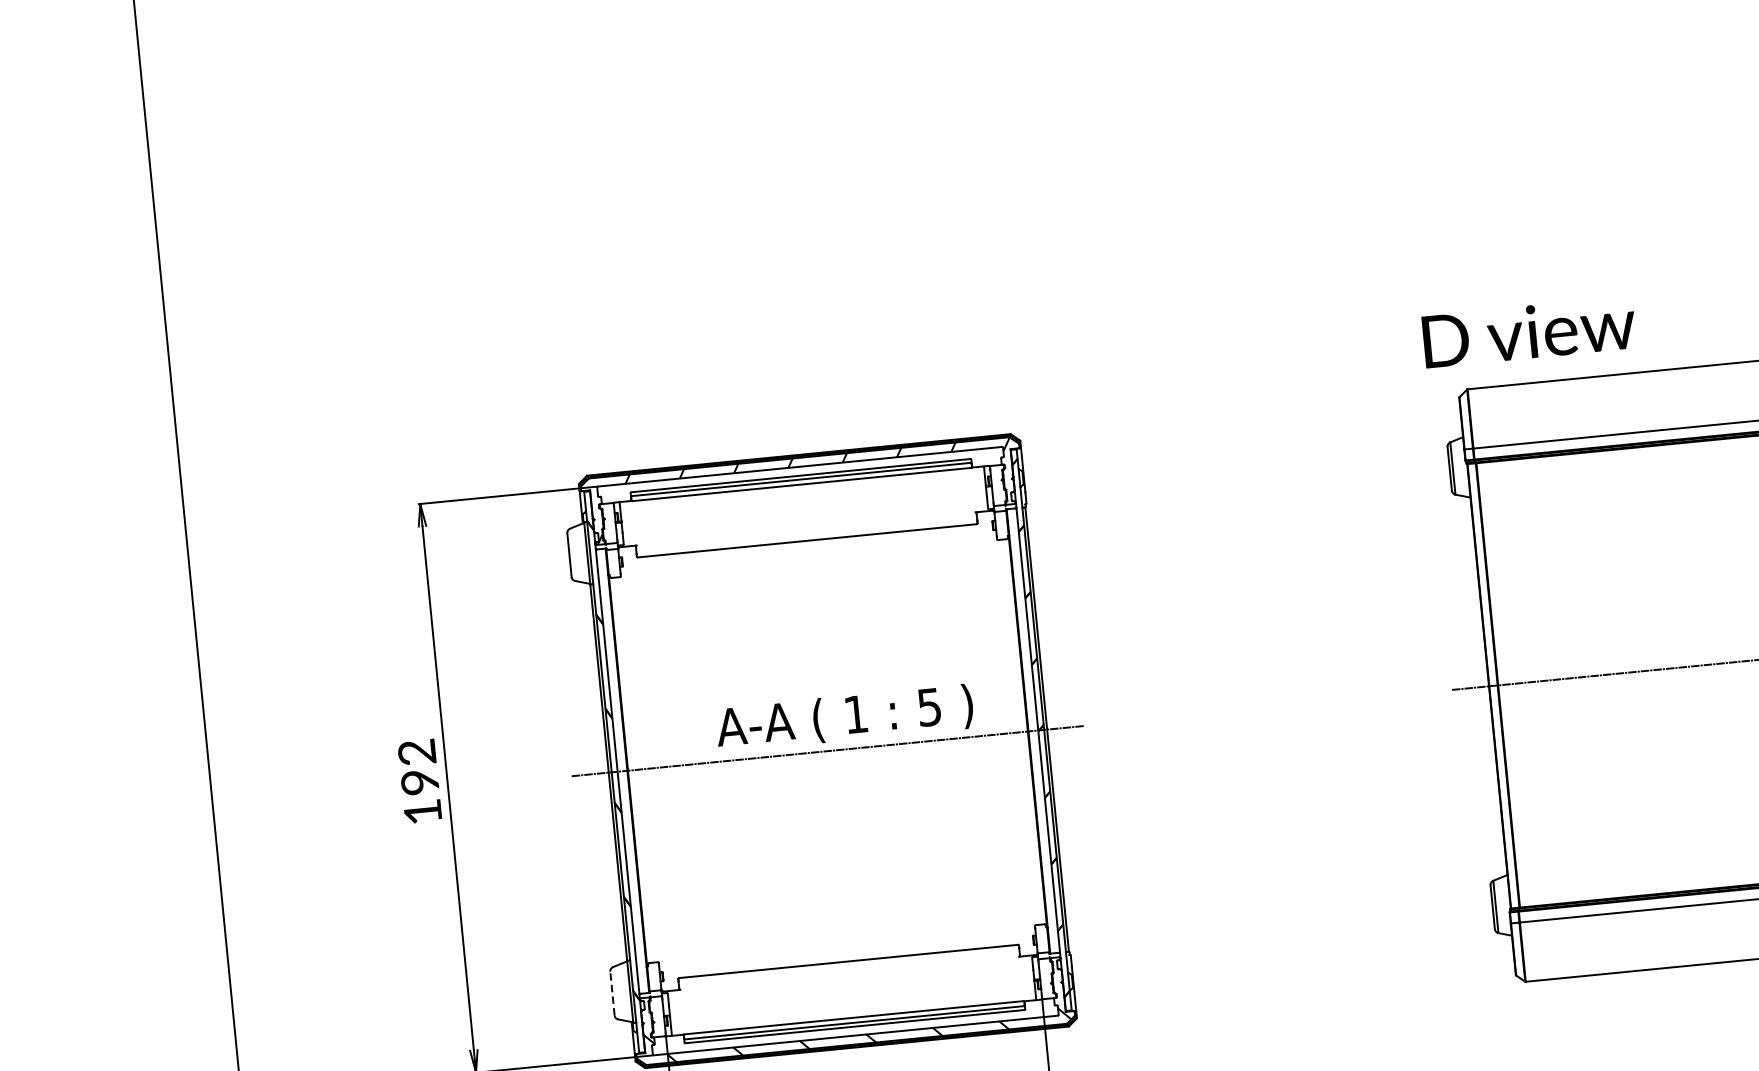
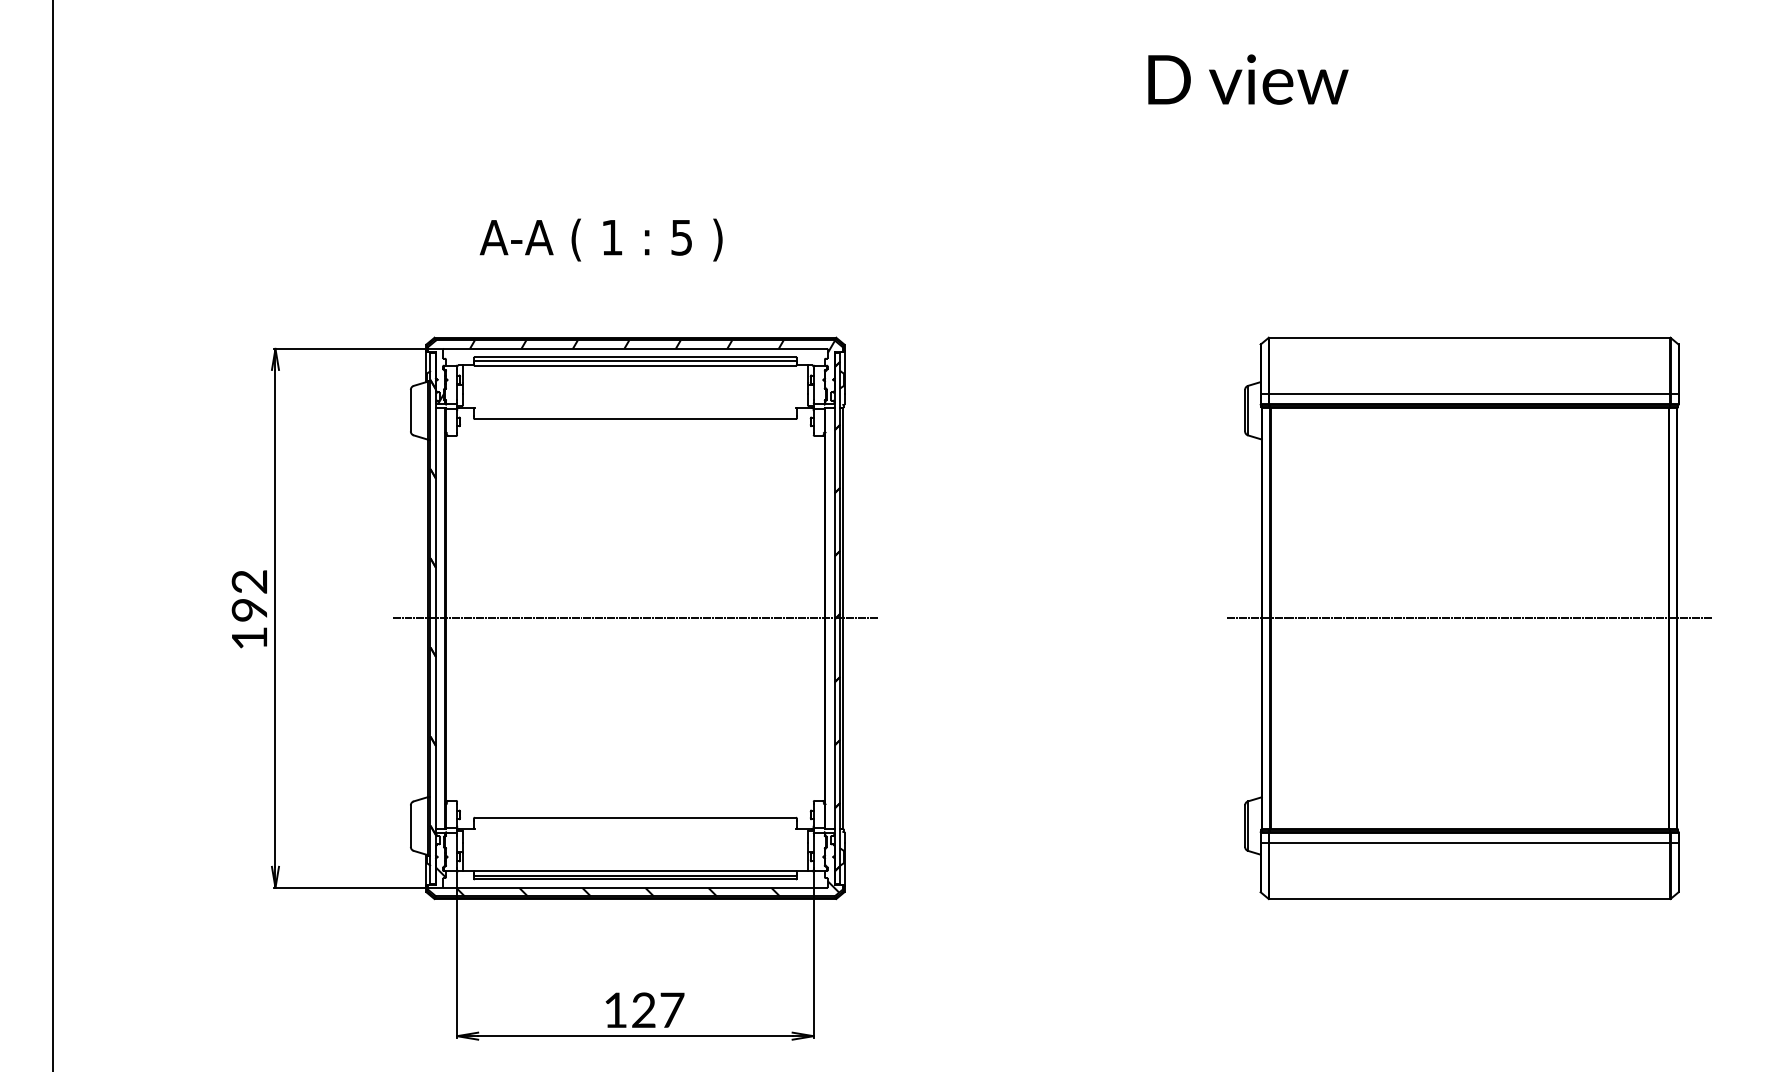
text: (1529, 331) -> (1248, 79), moved
text: (843, 717) -> (600, 239), moved
line: (612, 993) -> (410, 826), dashed -> solid

